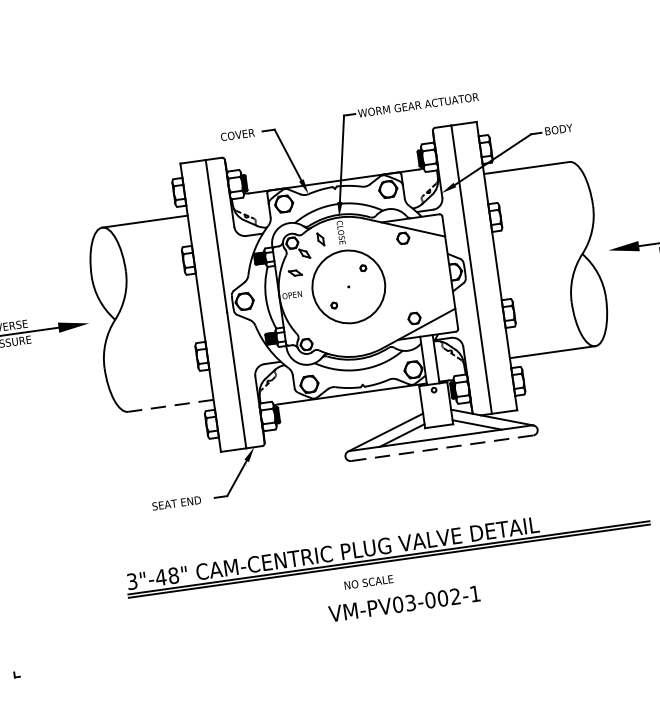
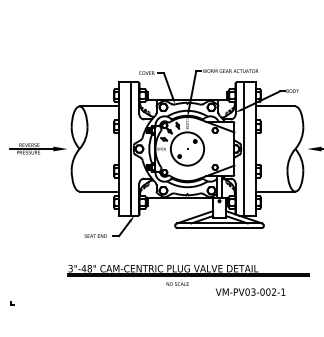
line: (171, 405) -> (99, 191), dashed -> solid
line: (444, 448) -> (220, 228), dashed -> solid
text: (404, 602) -> (250, 291), moved

